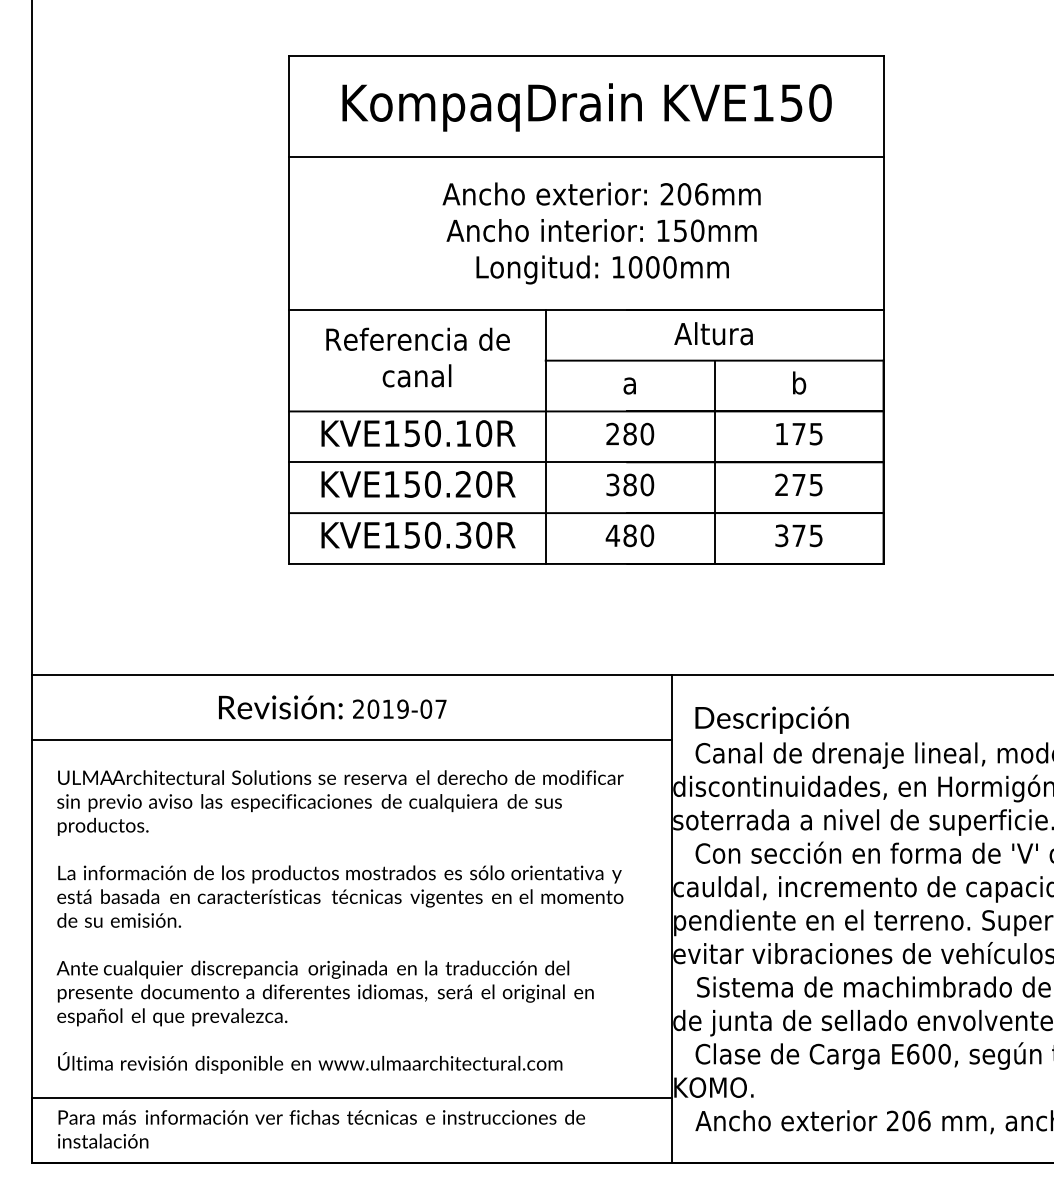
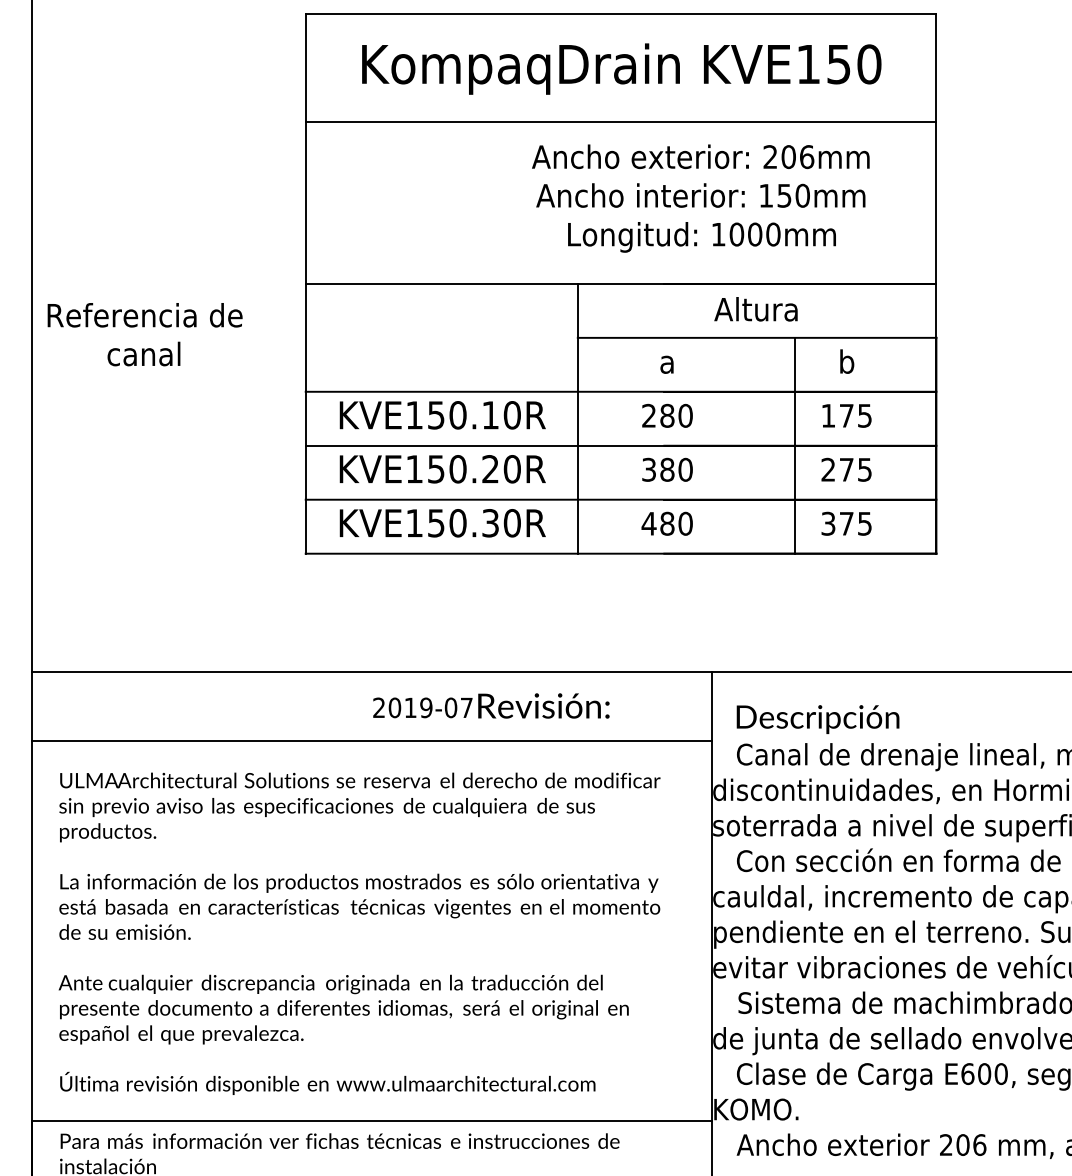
text: (601, 233) -> (700, 198), moved
text: (417, 357) -> (144, 334), moved
line: (714, 461) -> (795, 444), moved
text: (280, 707) -> (543, 706), moved

